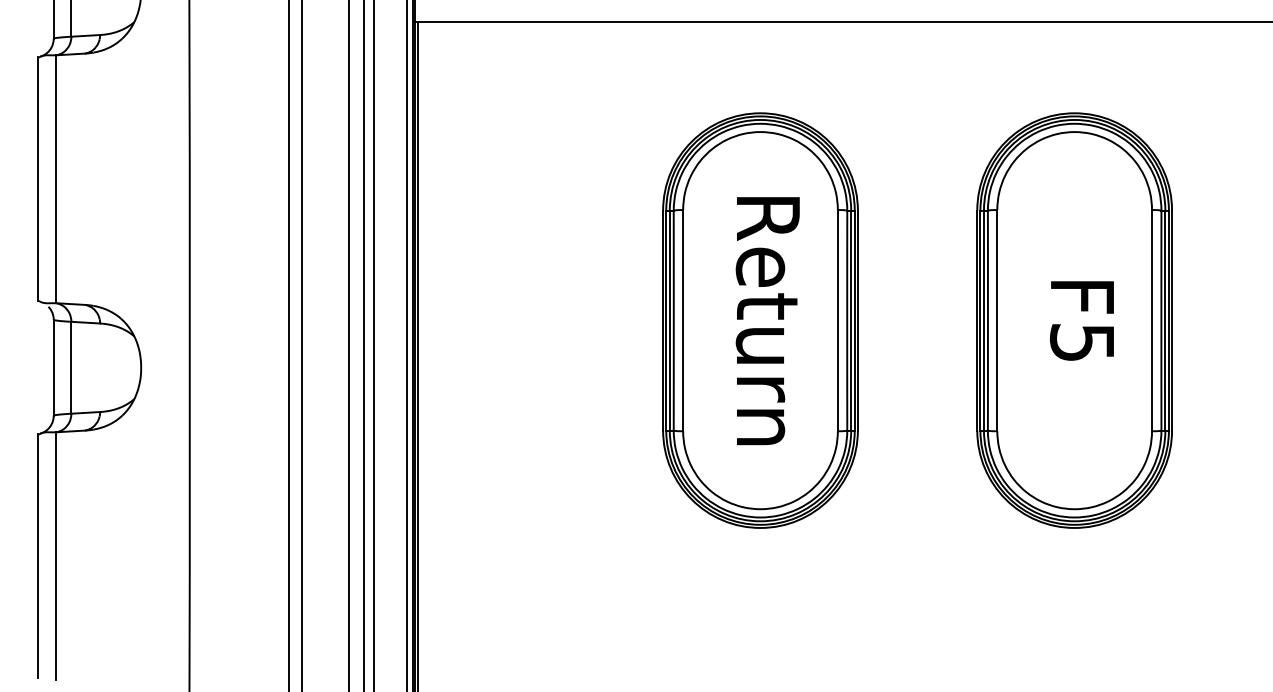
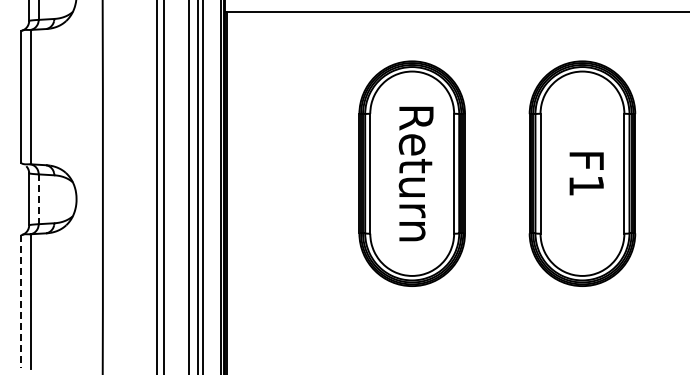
text: (1082, 342) -> (586, 185), F5 -> F1
line: (70, 368) -> (38, 199), solid -> dashed
line: (37, 556) -> (20, 301), solid -> dashed

